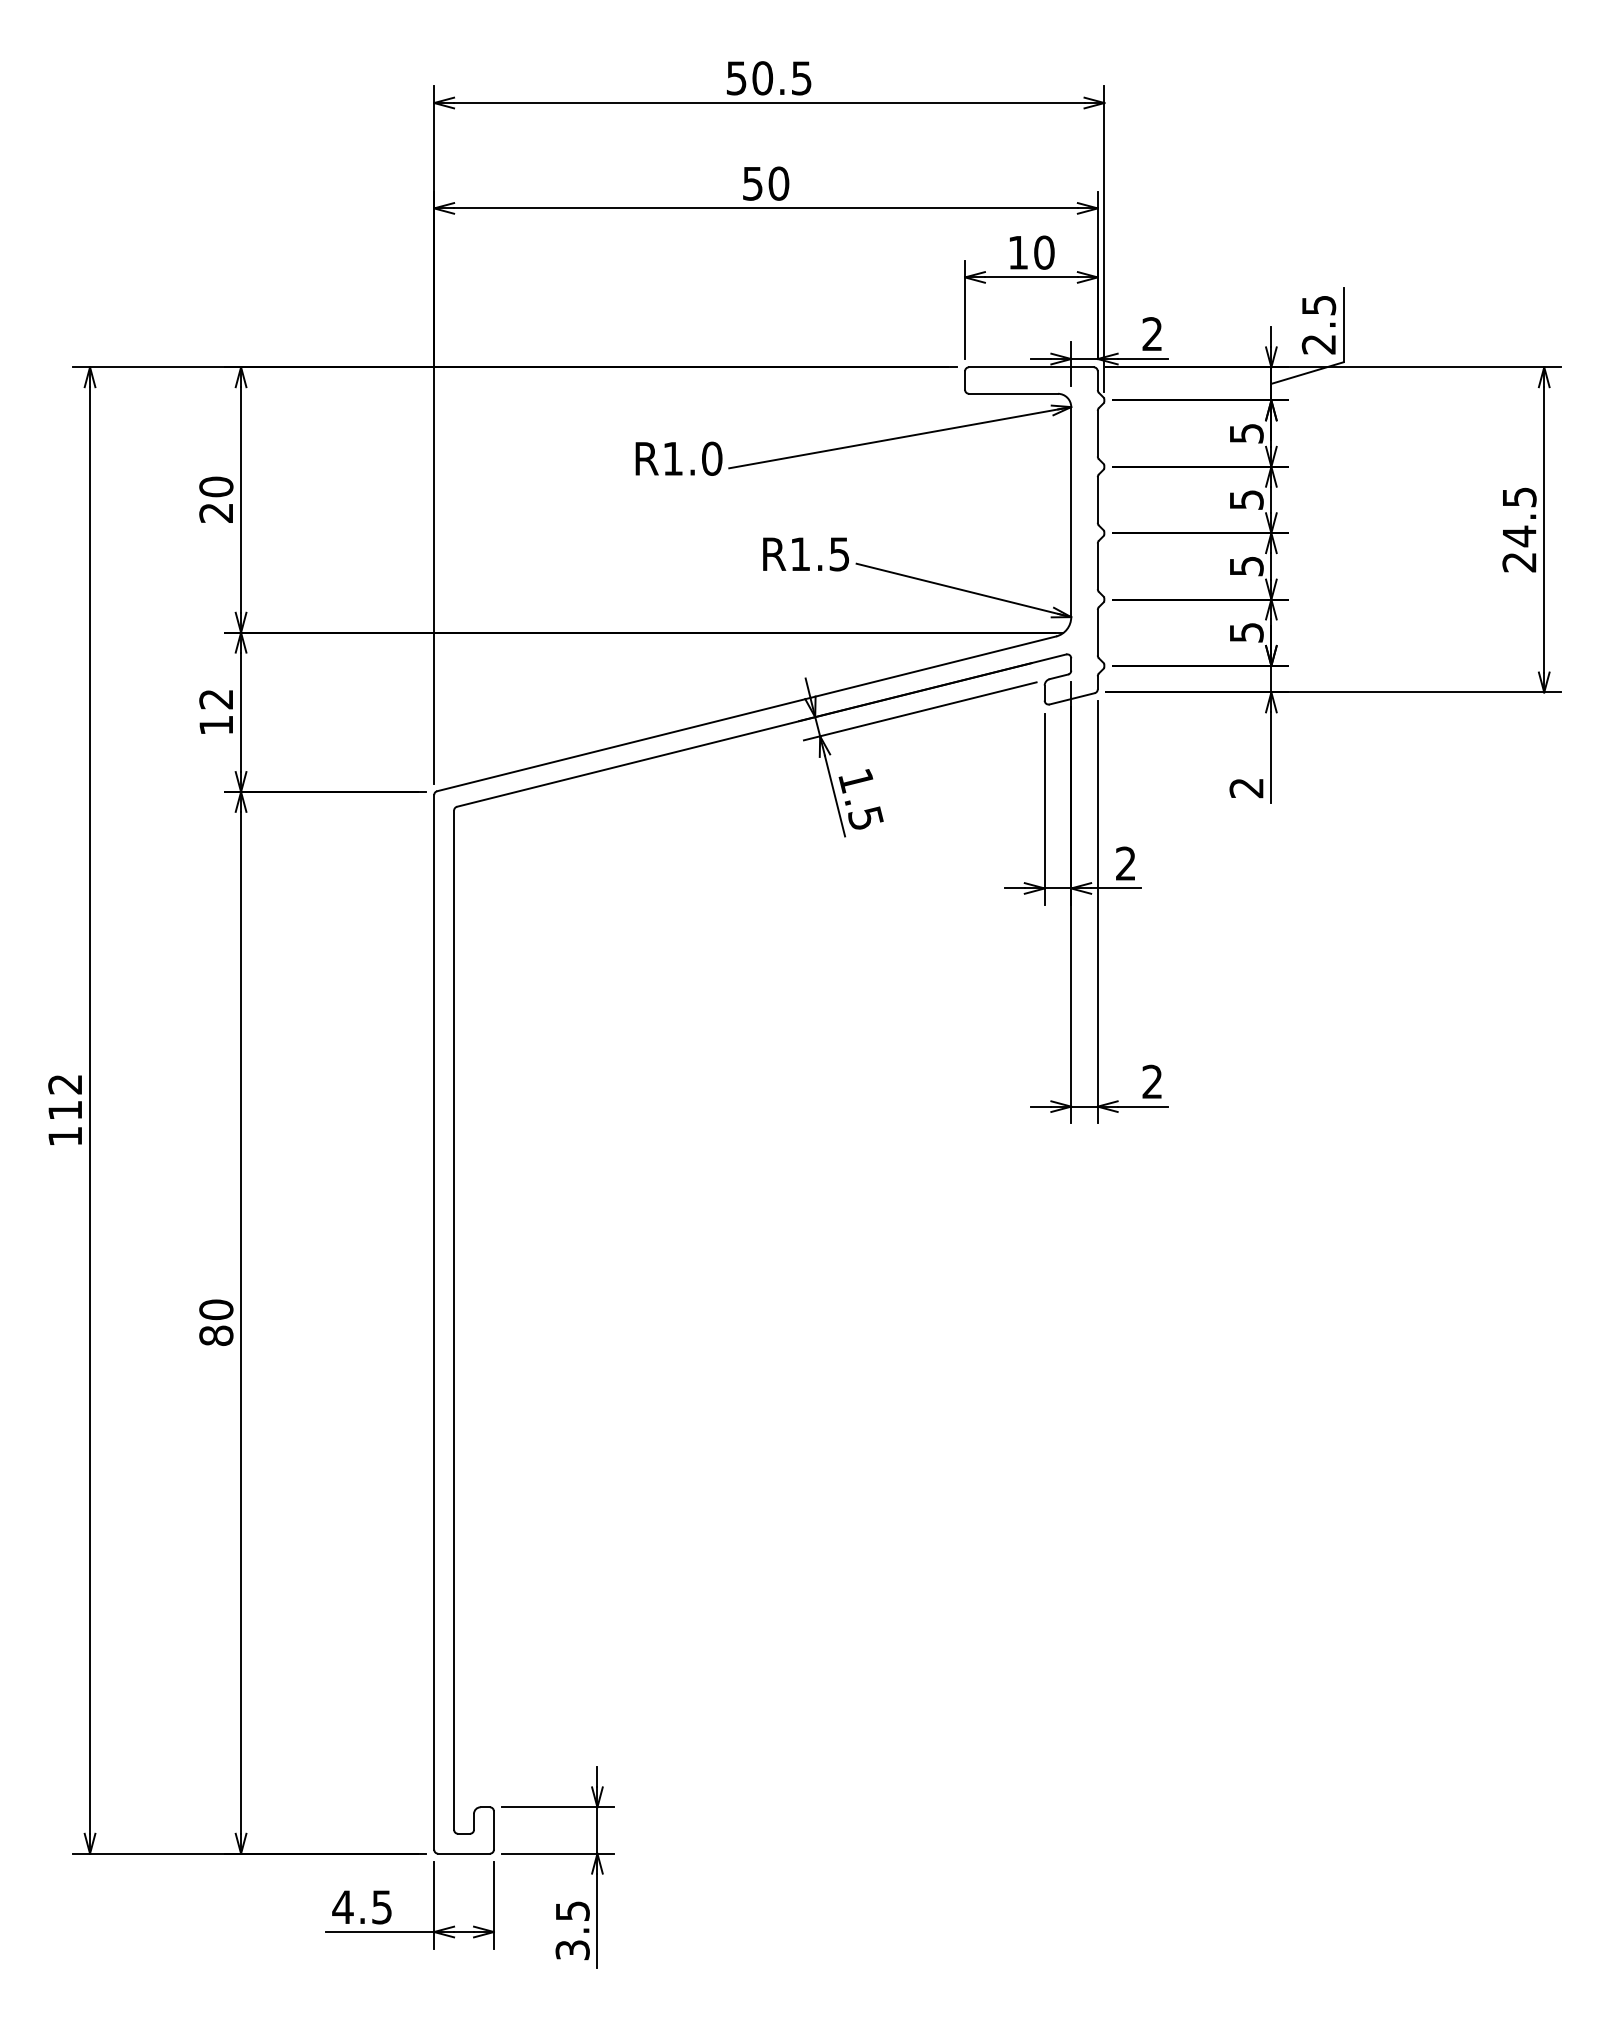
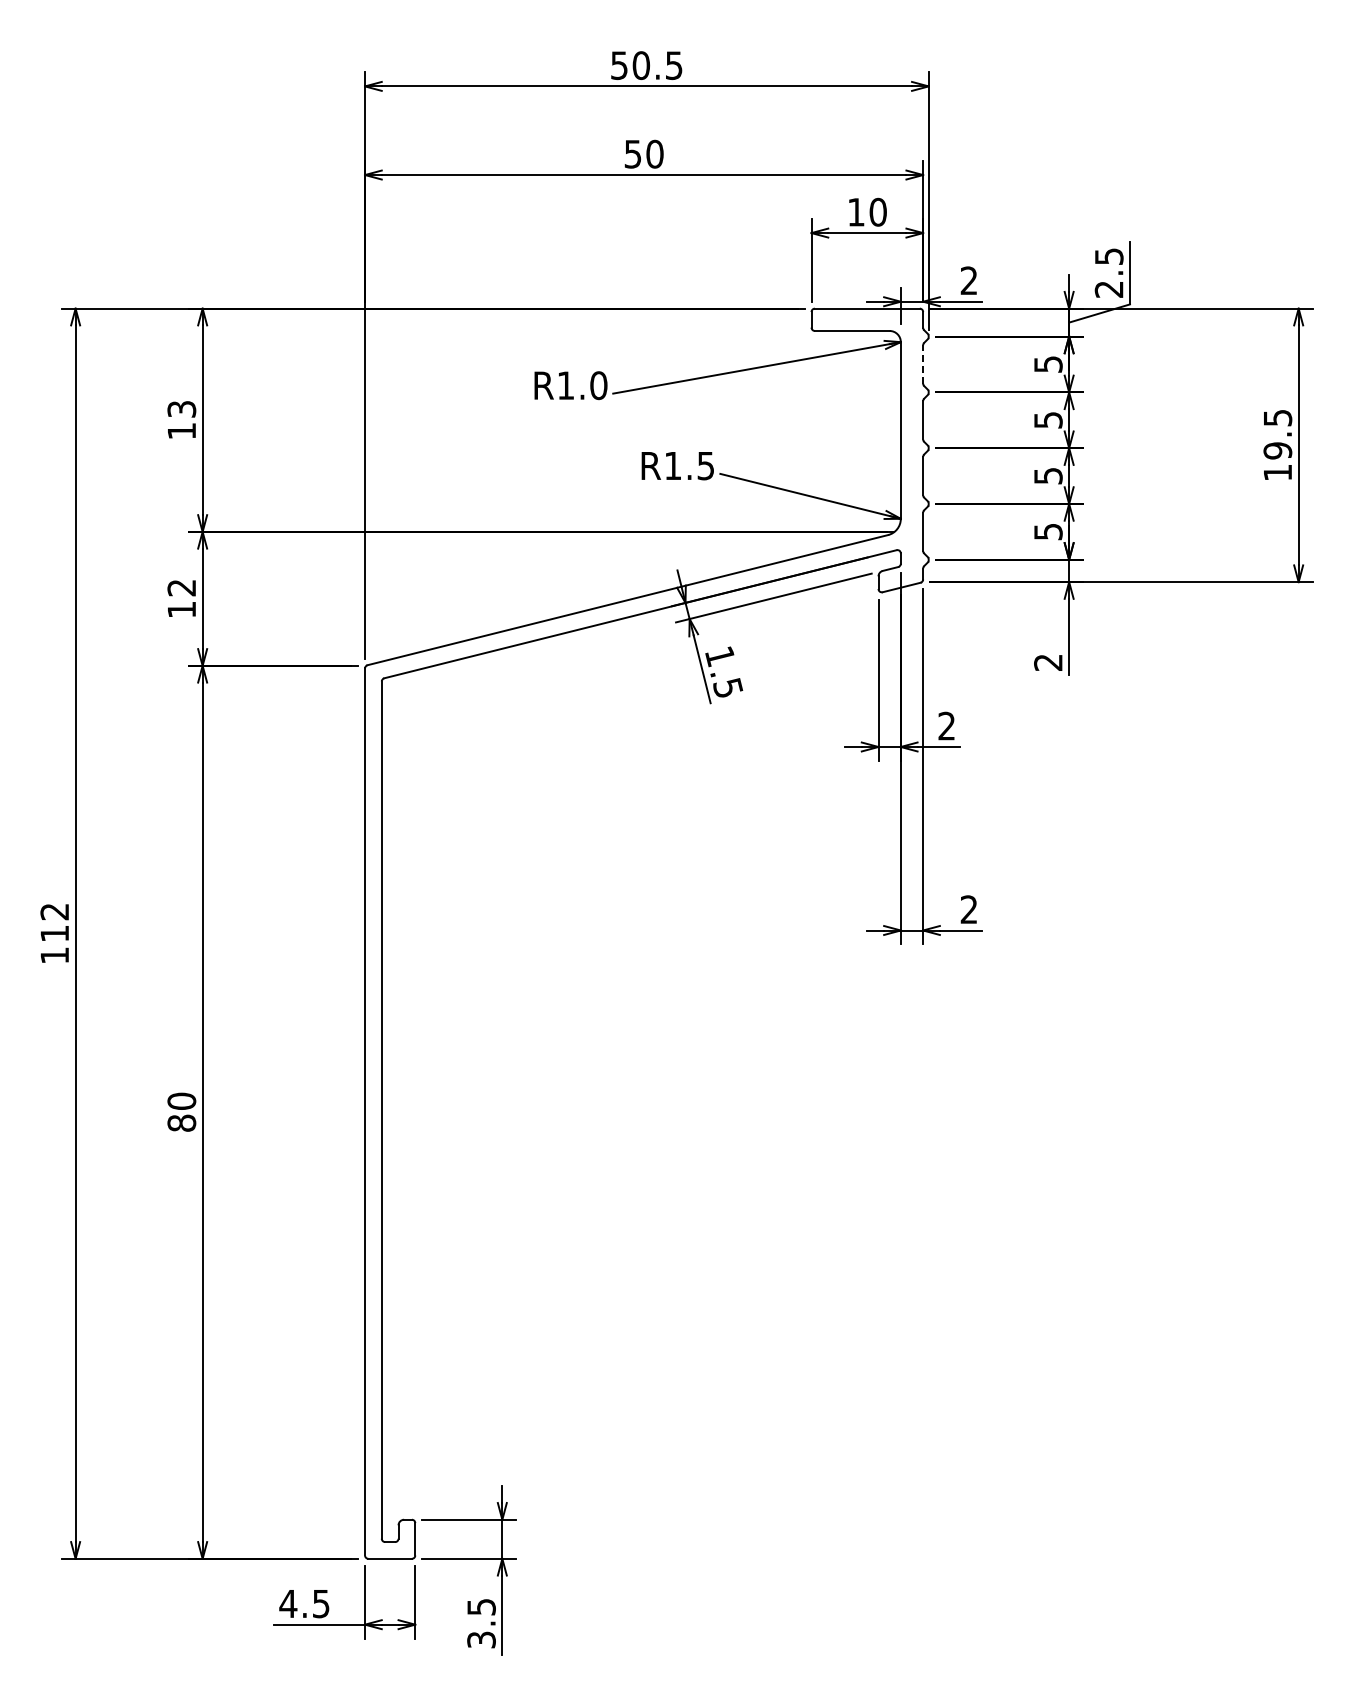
line: (1098, 432) -> (923, 363), solid -> dashed
text: (215, 499) -> (181, 419), 20 -> 13
text: (1519, 549) -> (1277, 461), 24.5 -> 19.5

